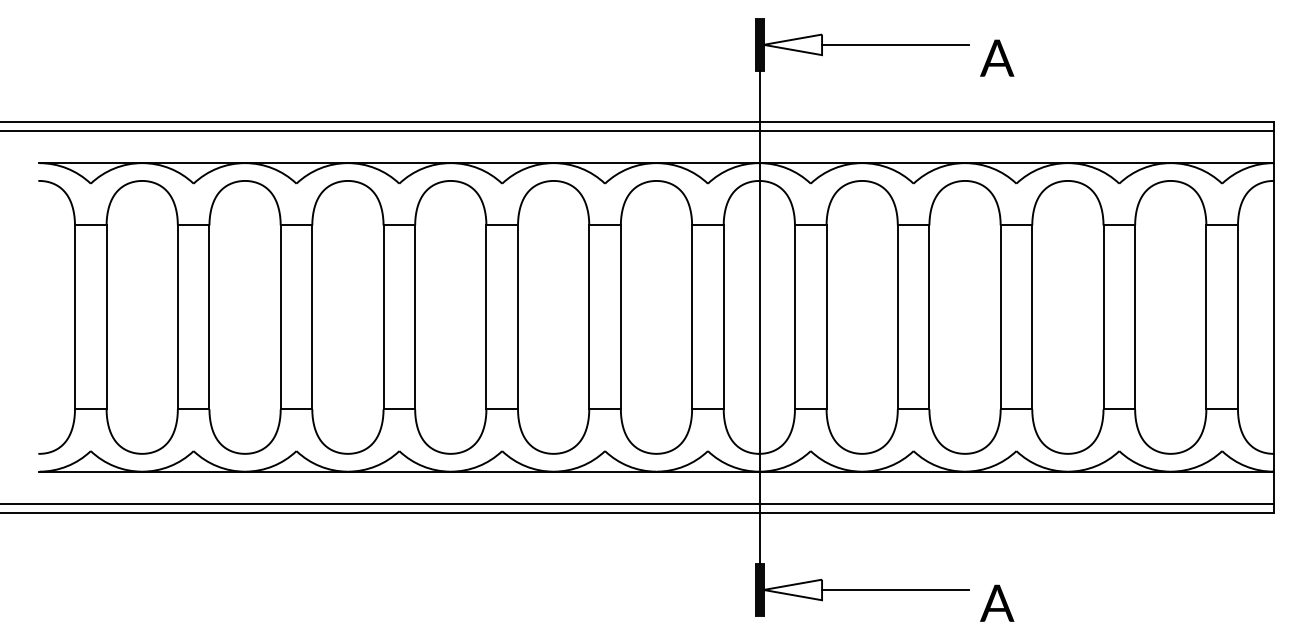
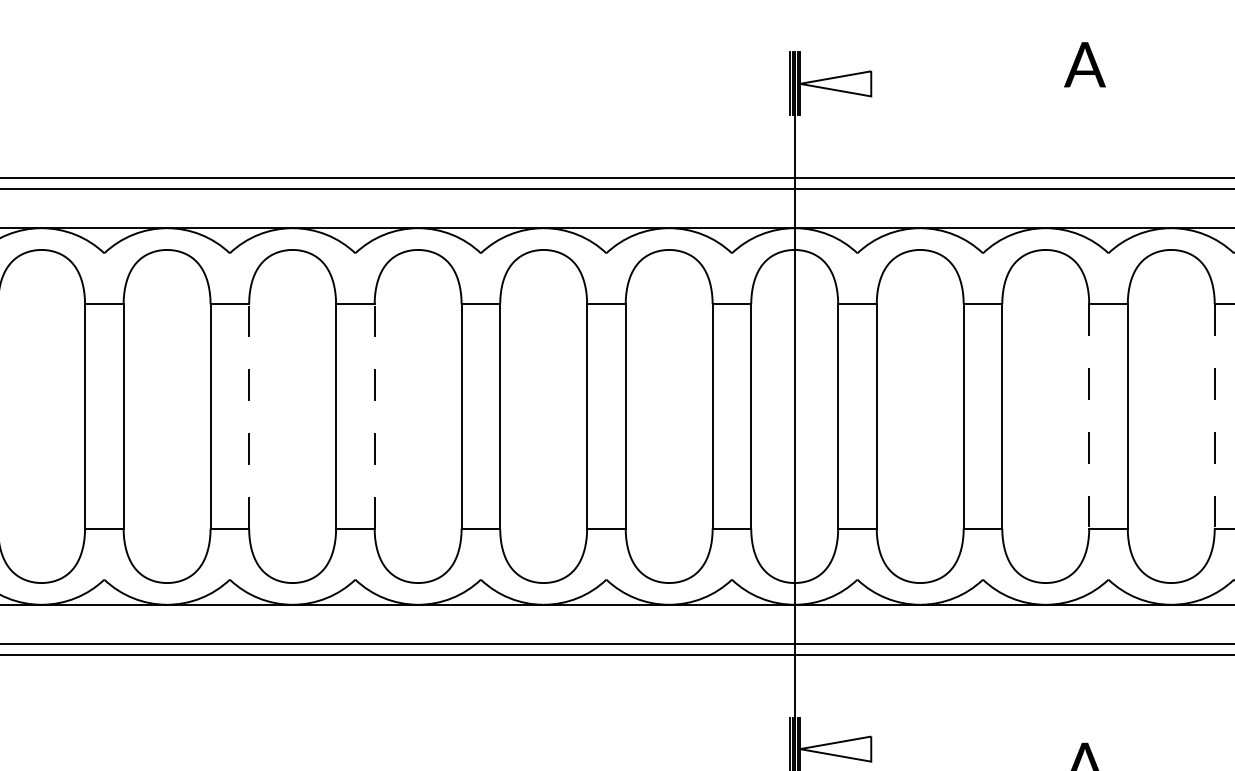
line: (895, 44) -> (960, 83), removed
text: (997, 57) -> (1085, 63), moved
line: (312, 317) -> (249, 416), solid -> dashed
line: (415, 317) -> (375, 416), solid -> dashed
line: (1000, 317) -> (1089, 416), solid -> dashed
line: (1103, 317) -> (1214, 416), solid -> dashed
line: (895, 589) -> (960, 748), removed

